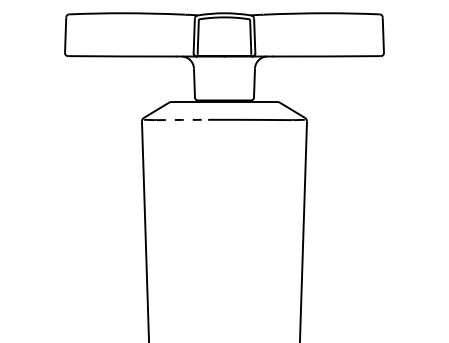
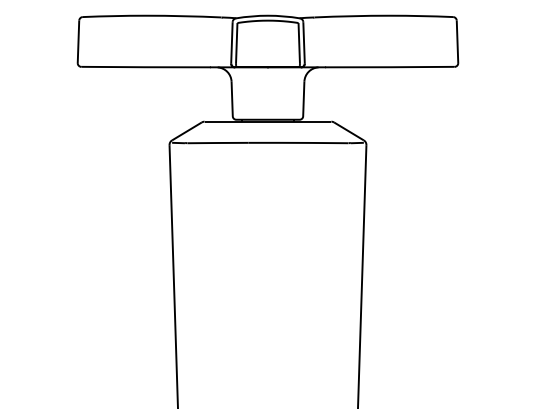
line: (182, 119) -> (217, 142), dashed -> solid

